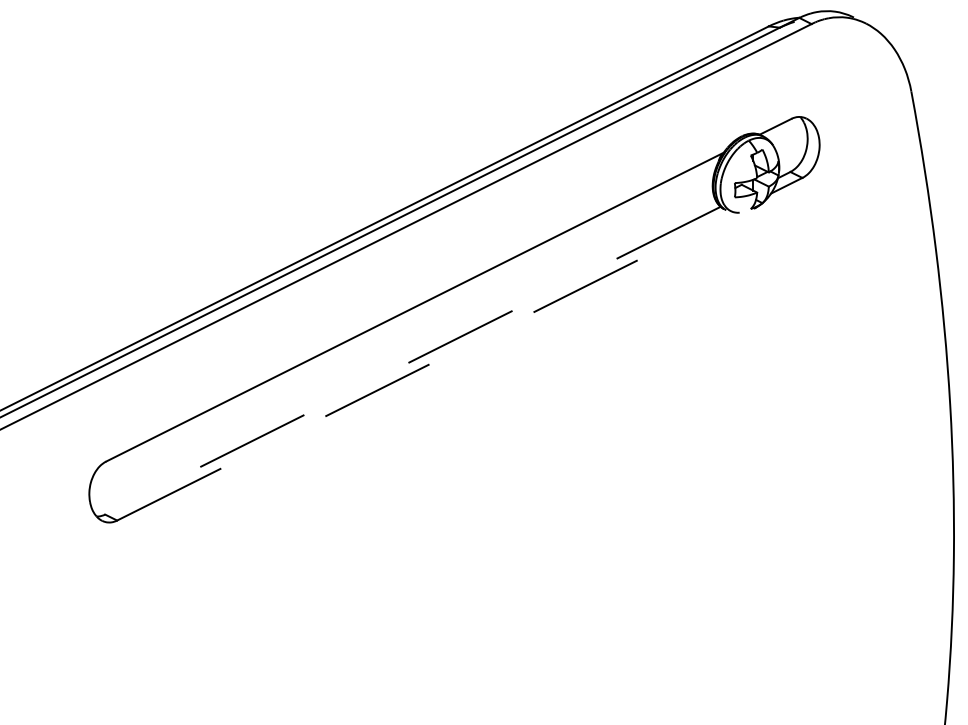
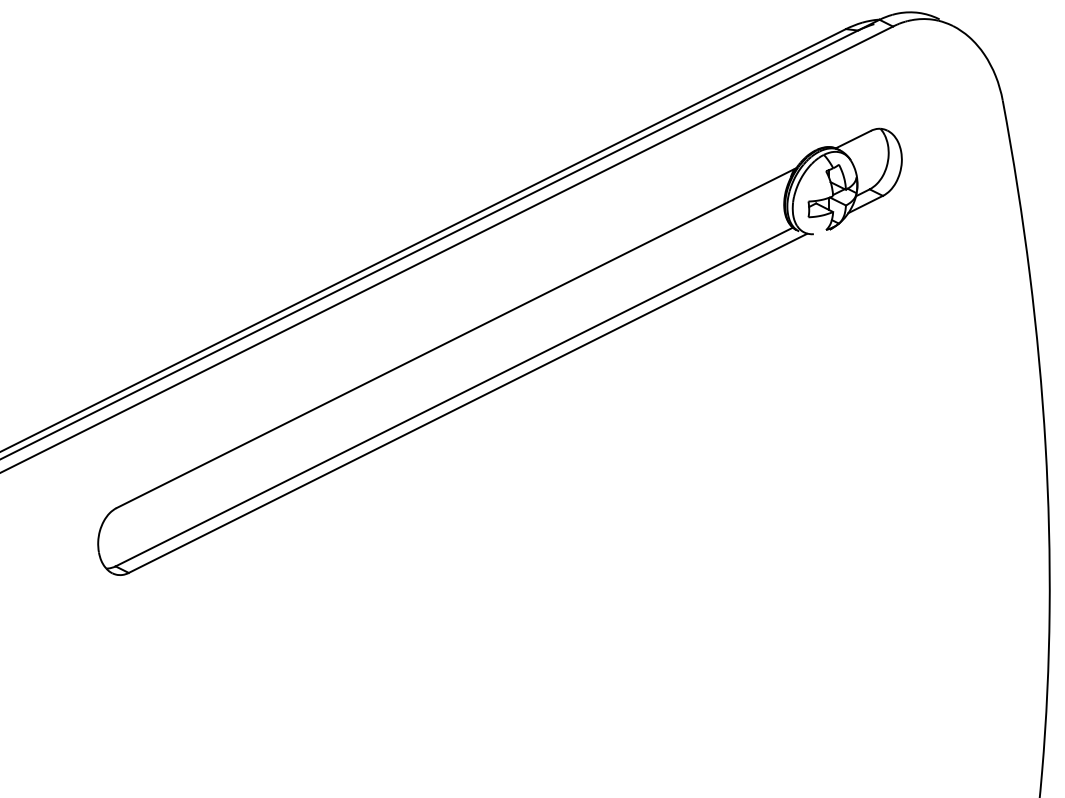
line: (412, 360) -> (453, 396), dashed -> solid
line: (425, 366) -> (468, 403), dashed -> solid

